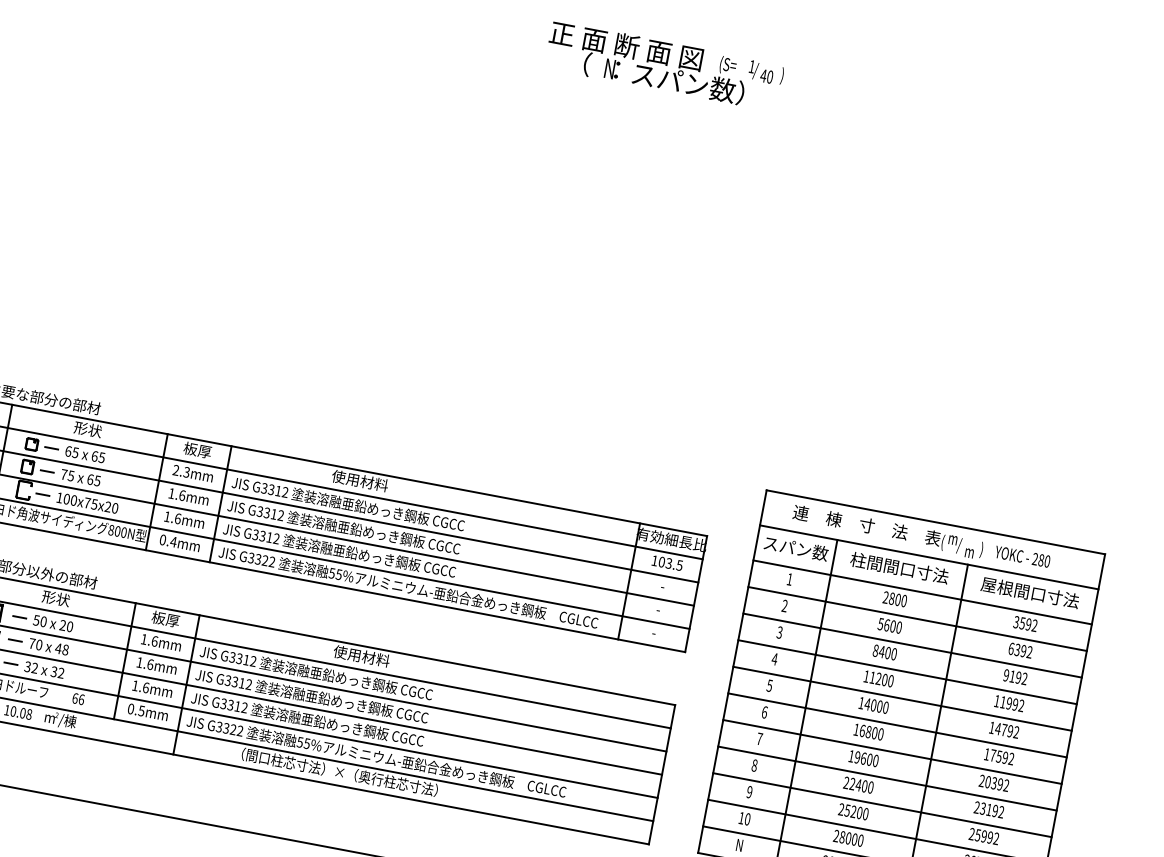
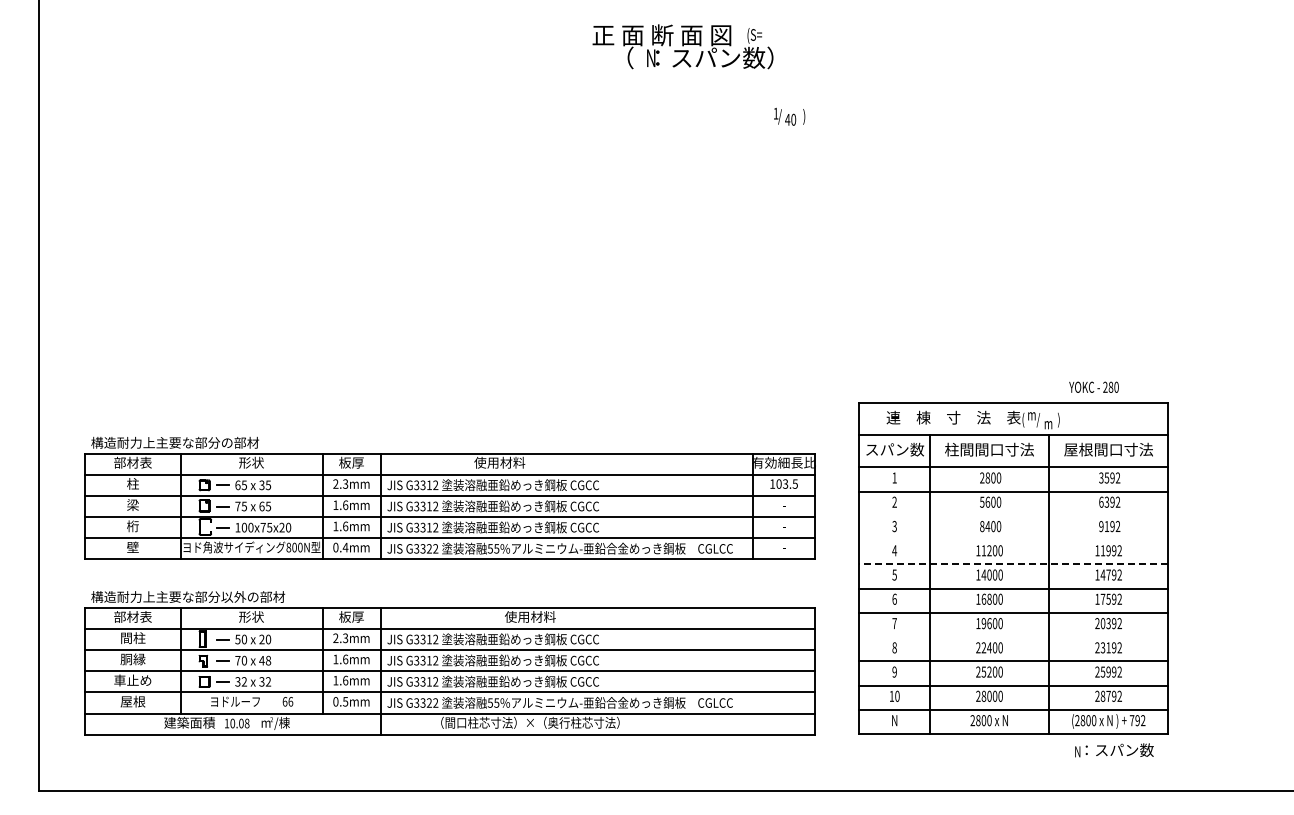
text: (766, 72) -> (789, 116), moved
text: (94, 456) -> (261, 485), 65 -> 35
text: (1022, 555) -> (1093, 386), moved
text: (149, 640) -> (340, 638), 1.6mm -> 2.3mm
line: (912, 645) -> (1013, 515), removed
line: (907, 672) -> (1013, 540), removed
line: (902, 698) -> (1013, 564), solid -> dashed
line: (887, 778) -> (1013, 637), removed

